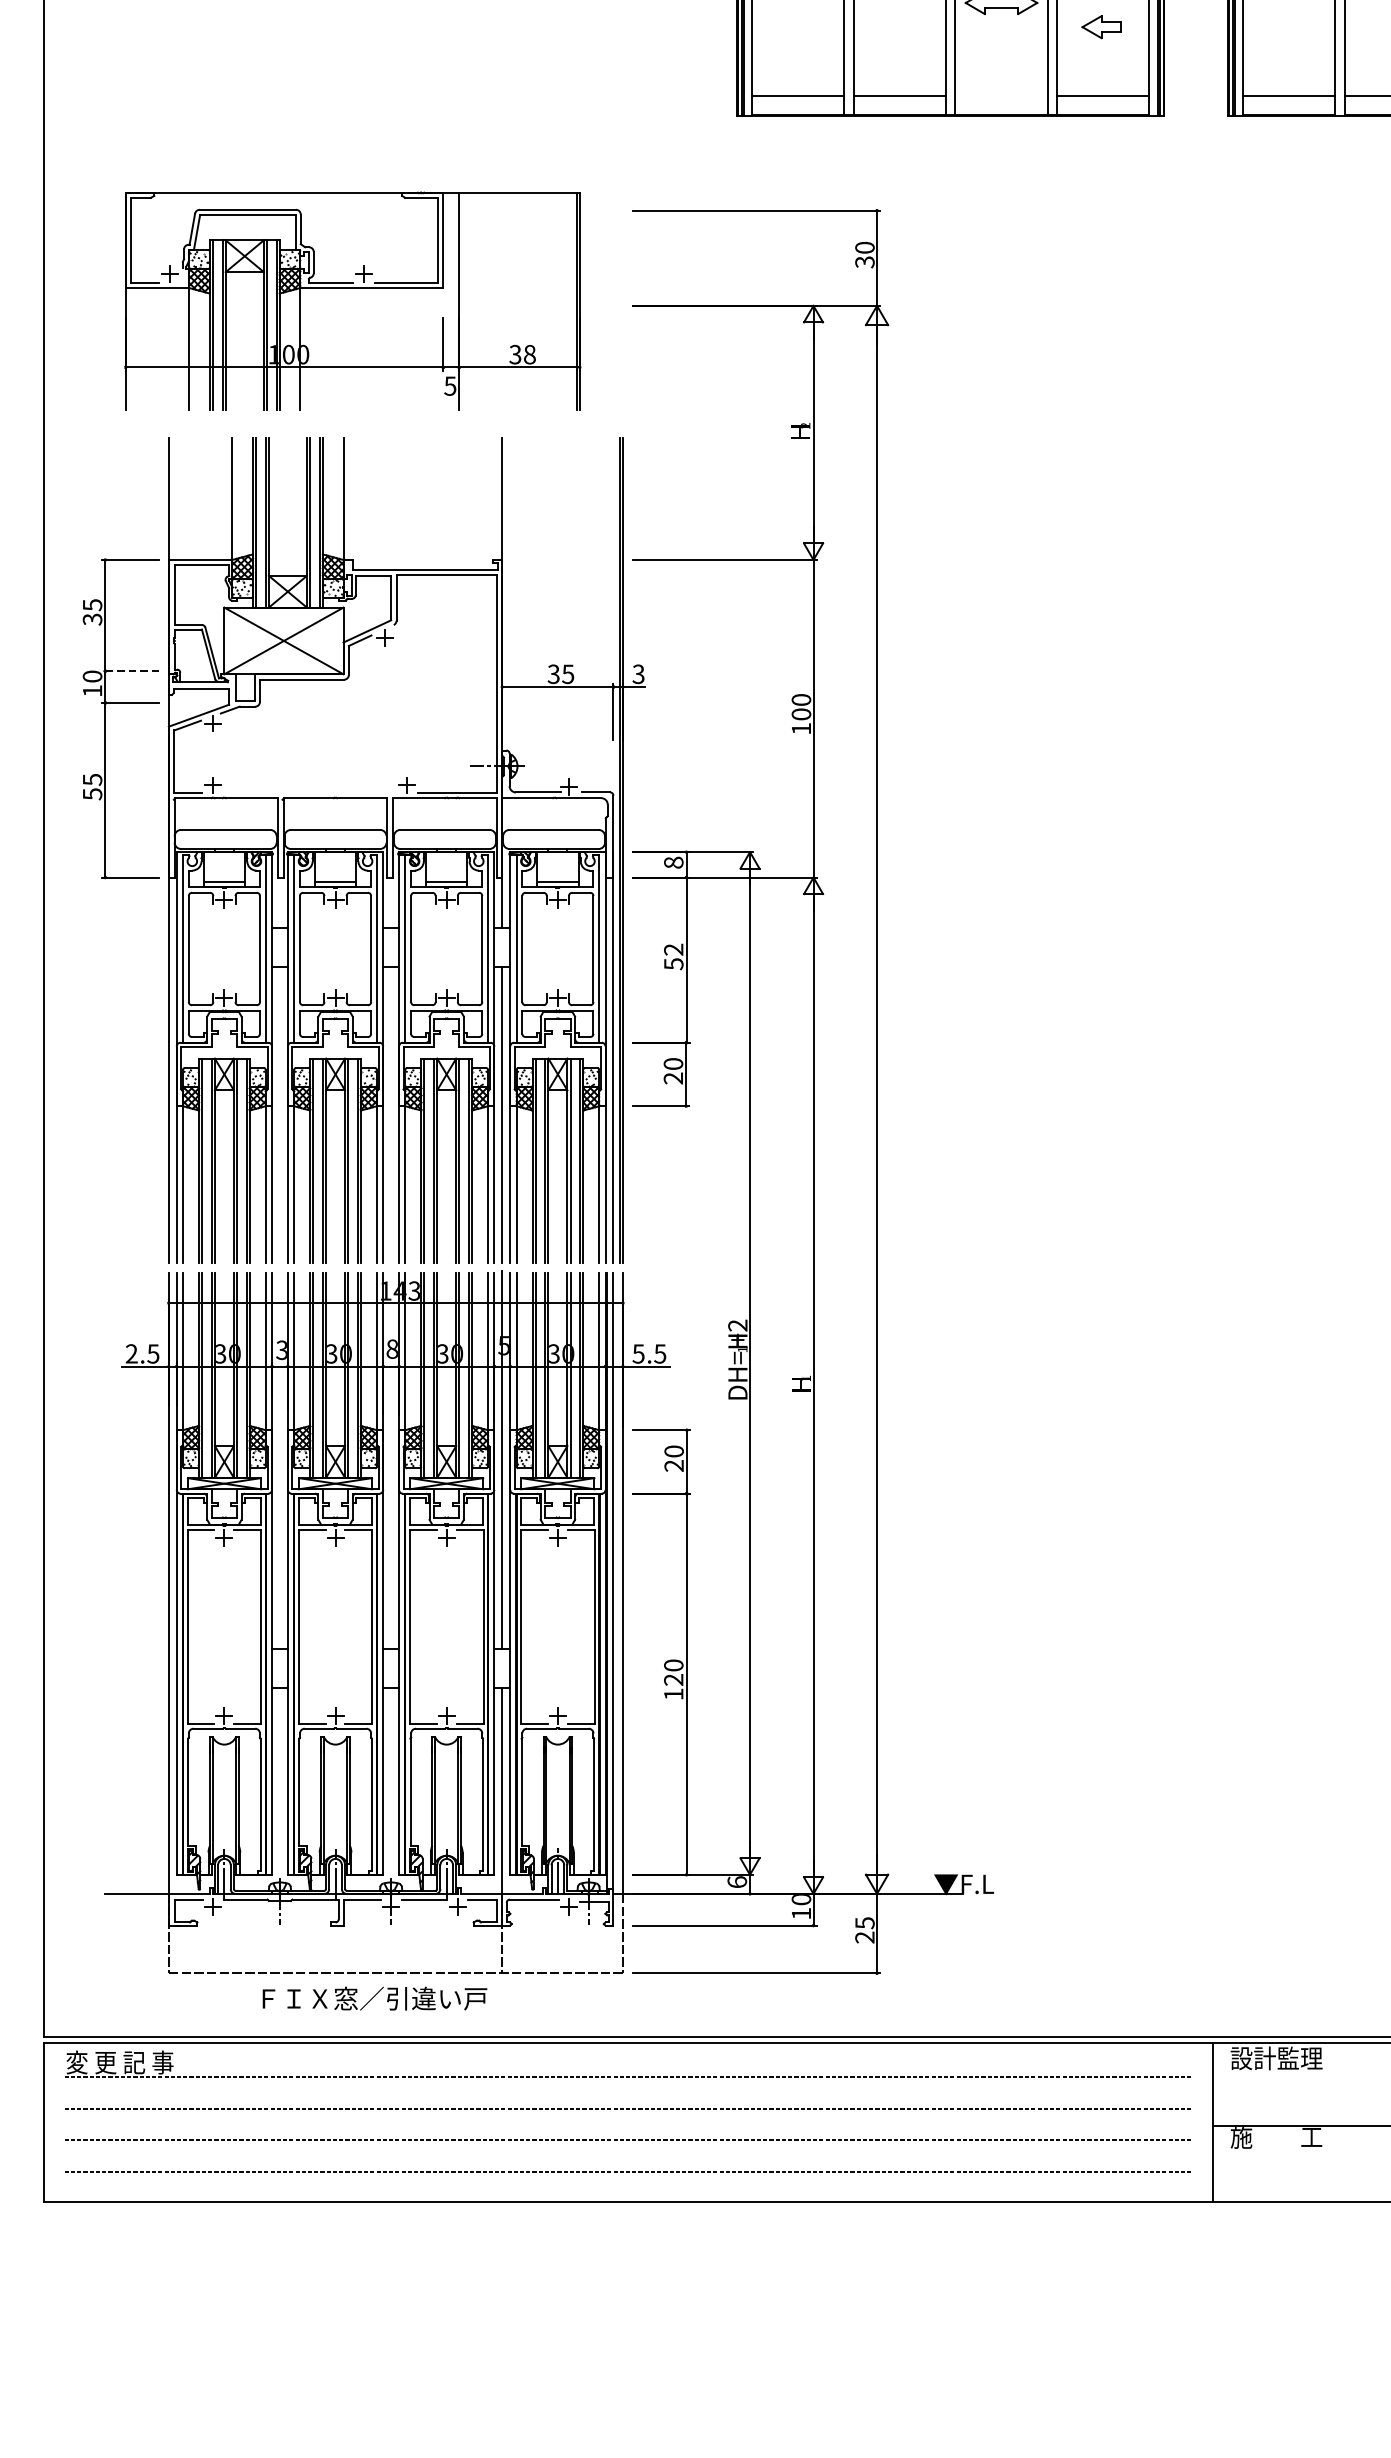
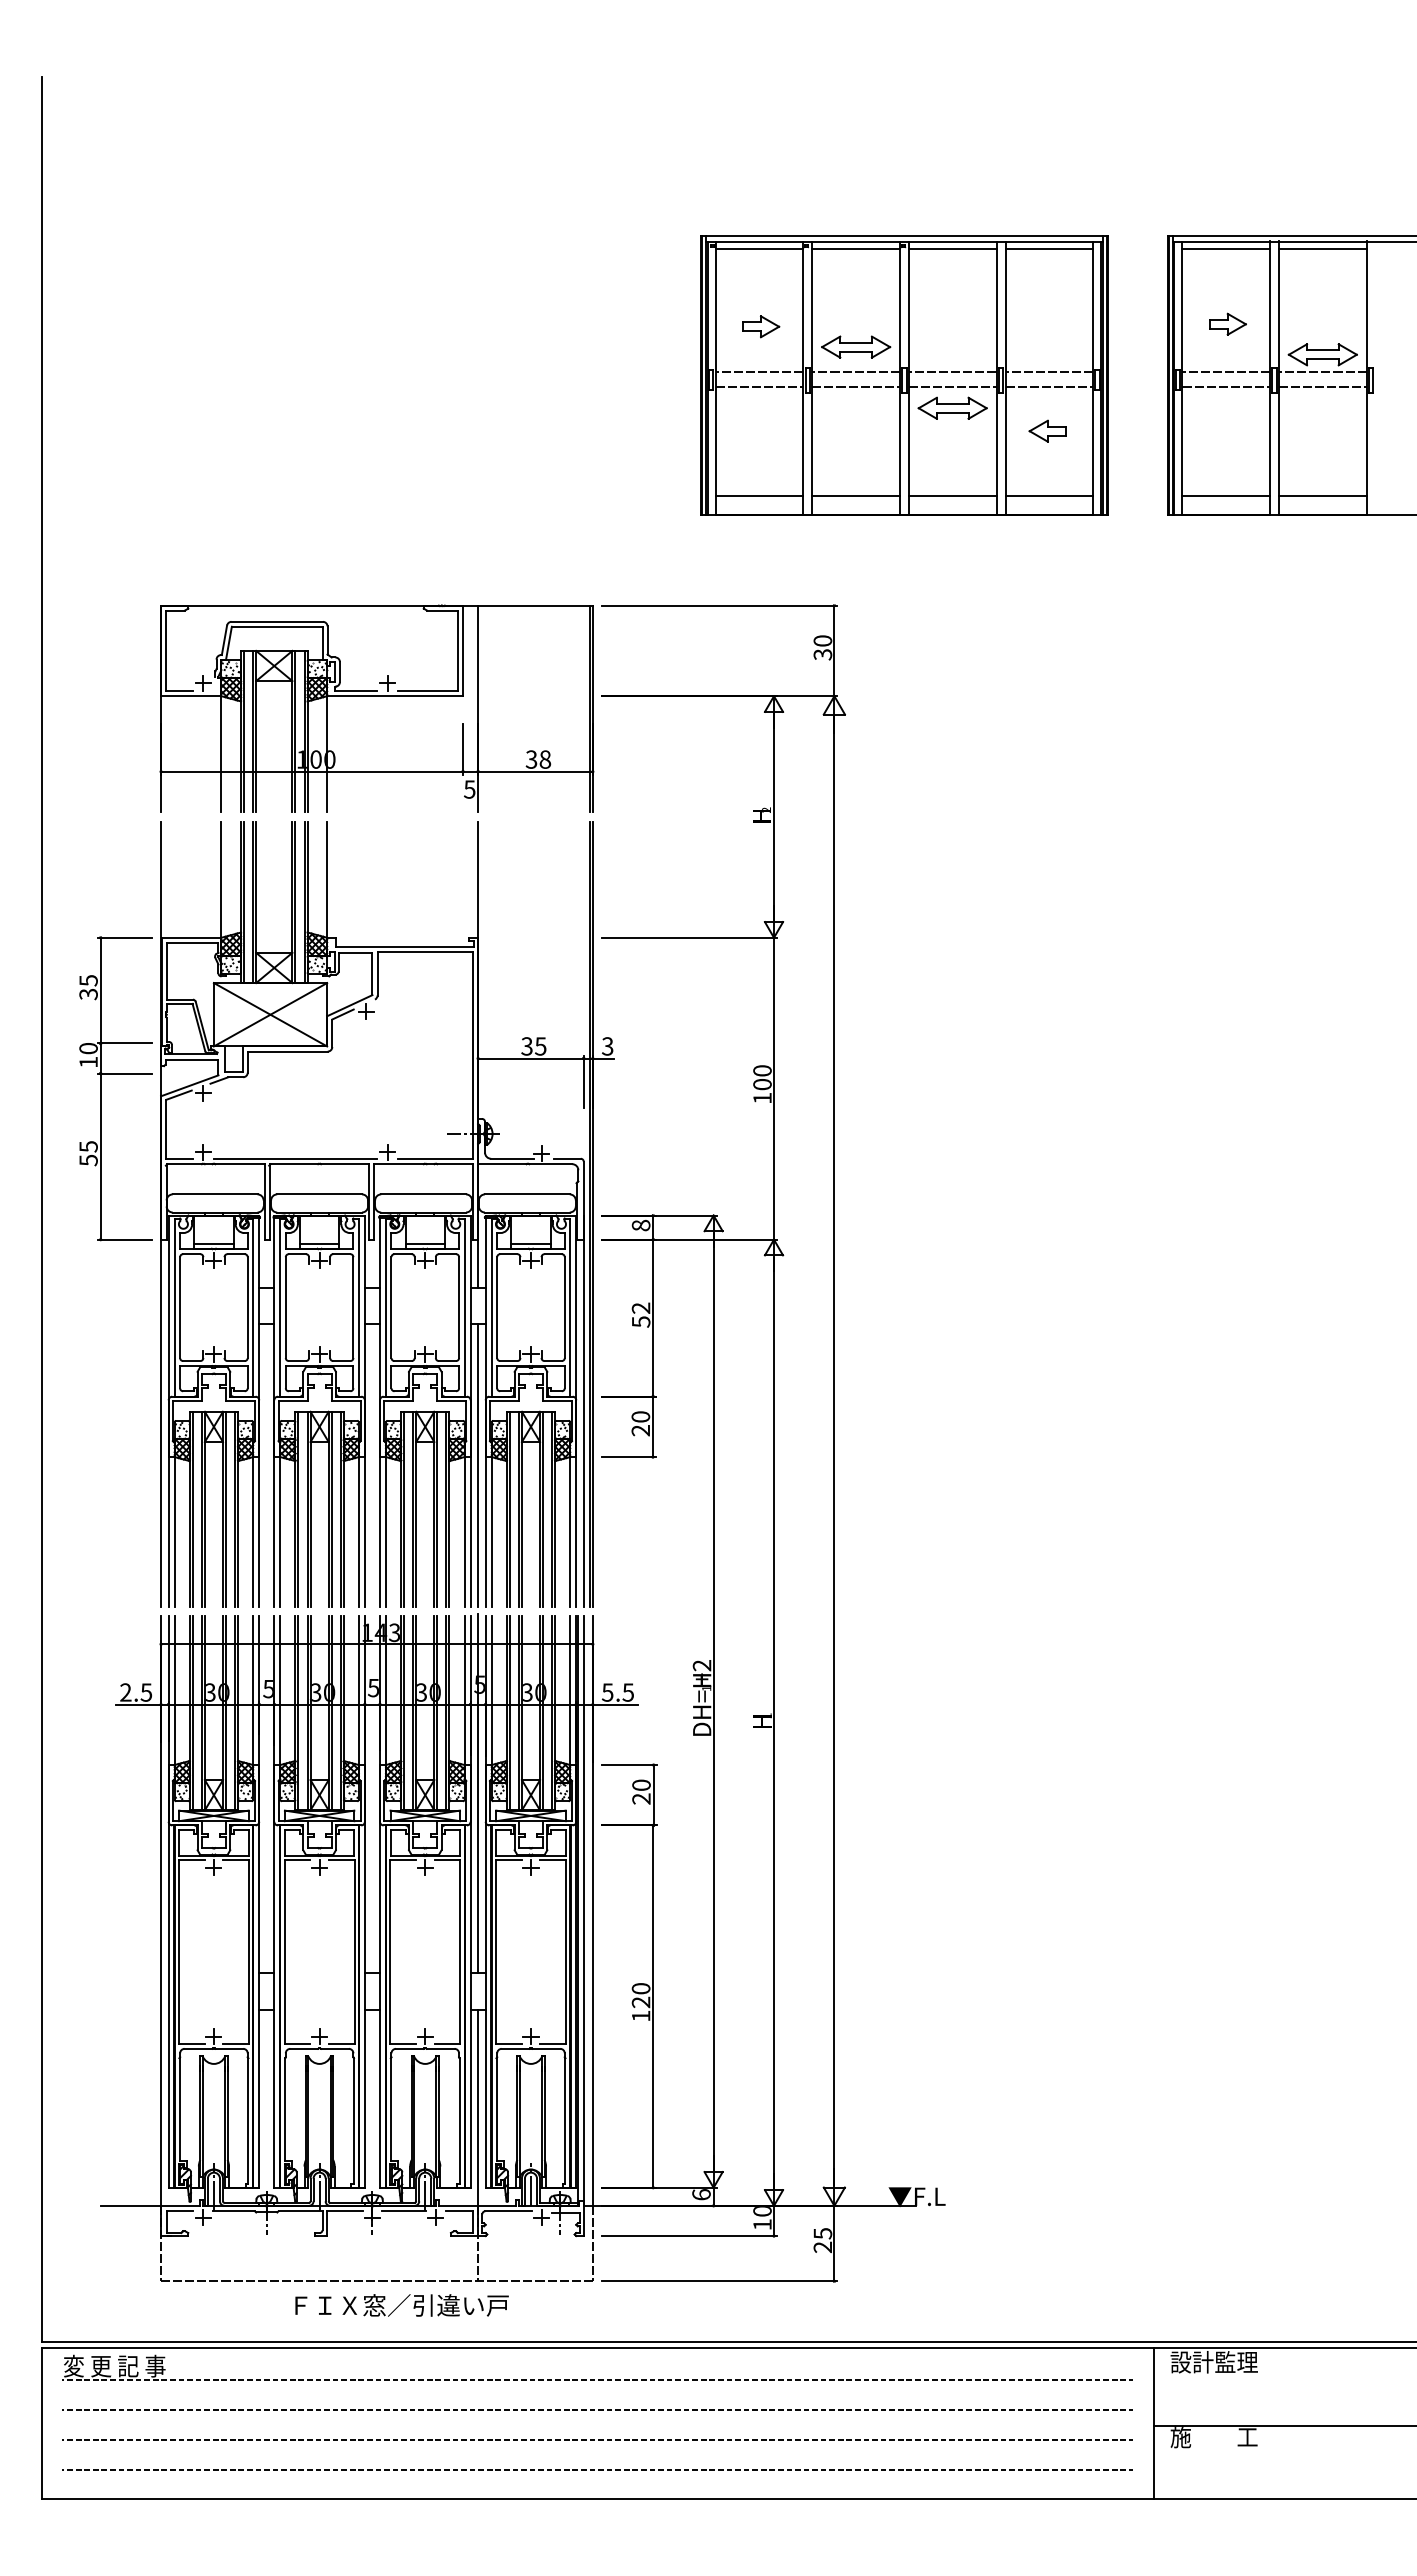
line: (1001, 95) -> (952, 496), added
part: (352, 300) -> (376, 708), moved
line: (130, 671) -> (124, 1043), dashed -> solid
line: (310, 793) -> (295, 1159), added
text: (392, 1348) -> (373, 1687), 8 -> 5
text: (280, 1349) -> (267, 1688), 3 -> 5
text: (374, 1998) -> (401, 2305), moved

